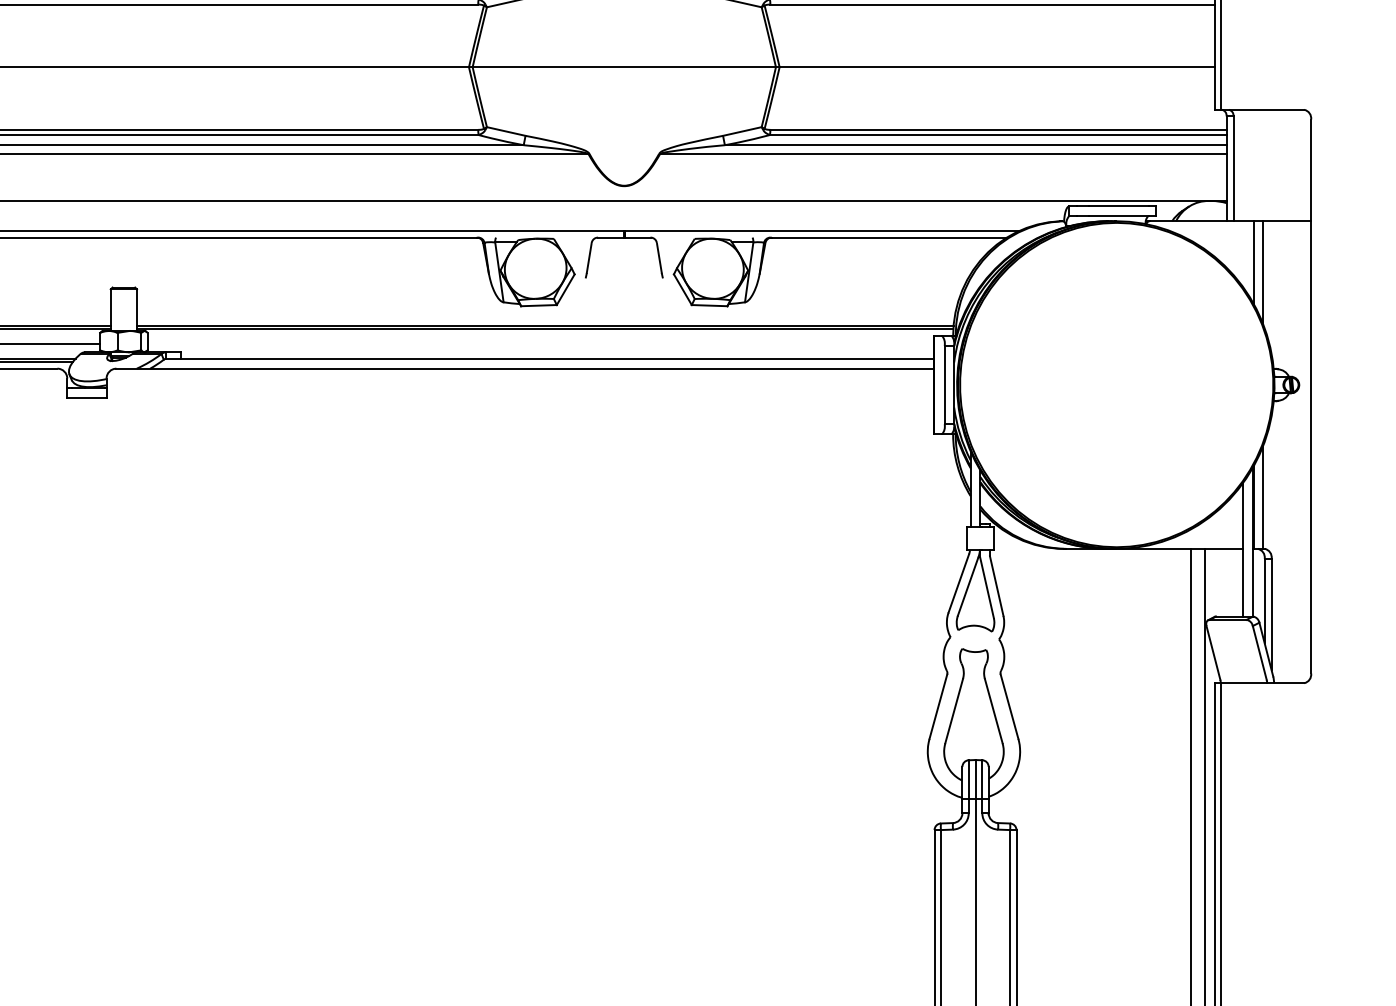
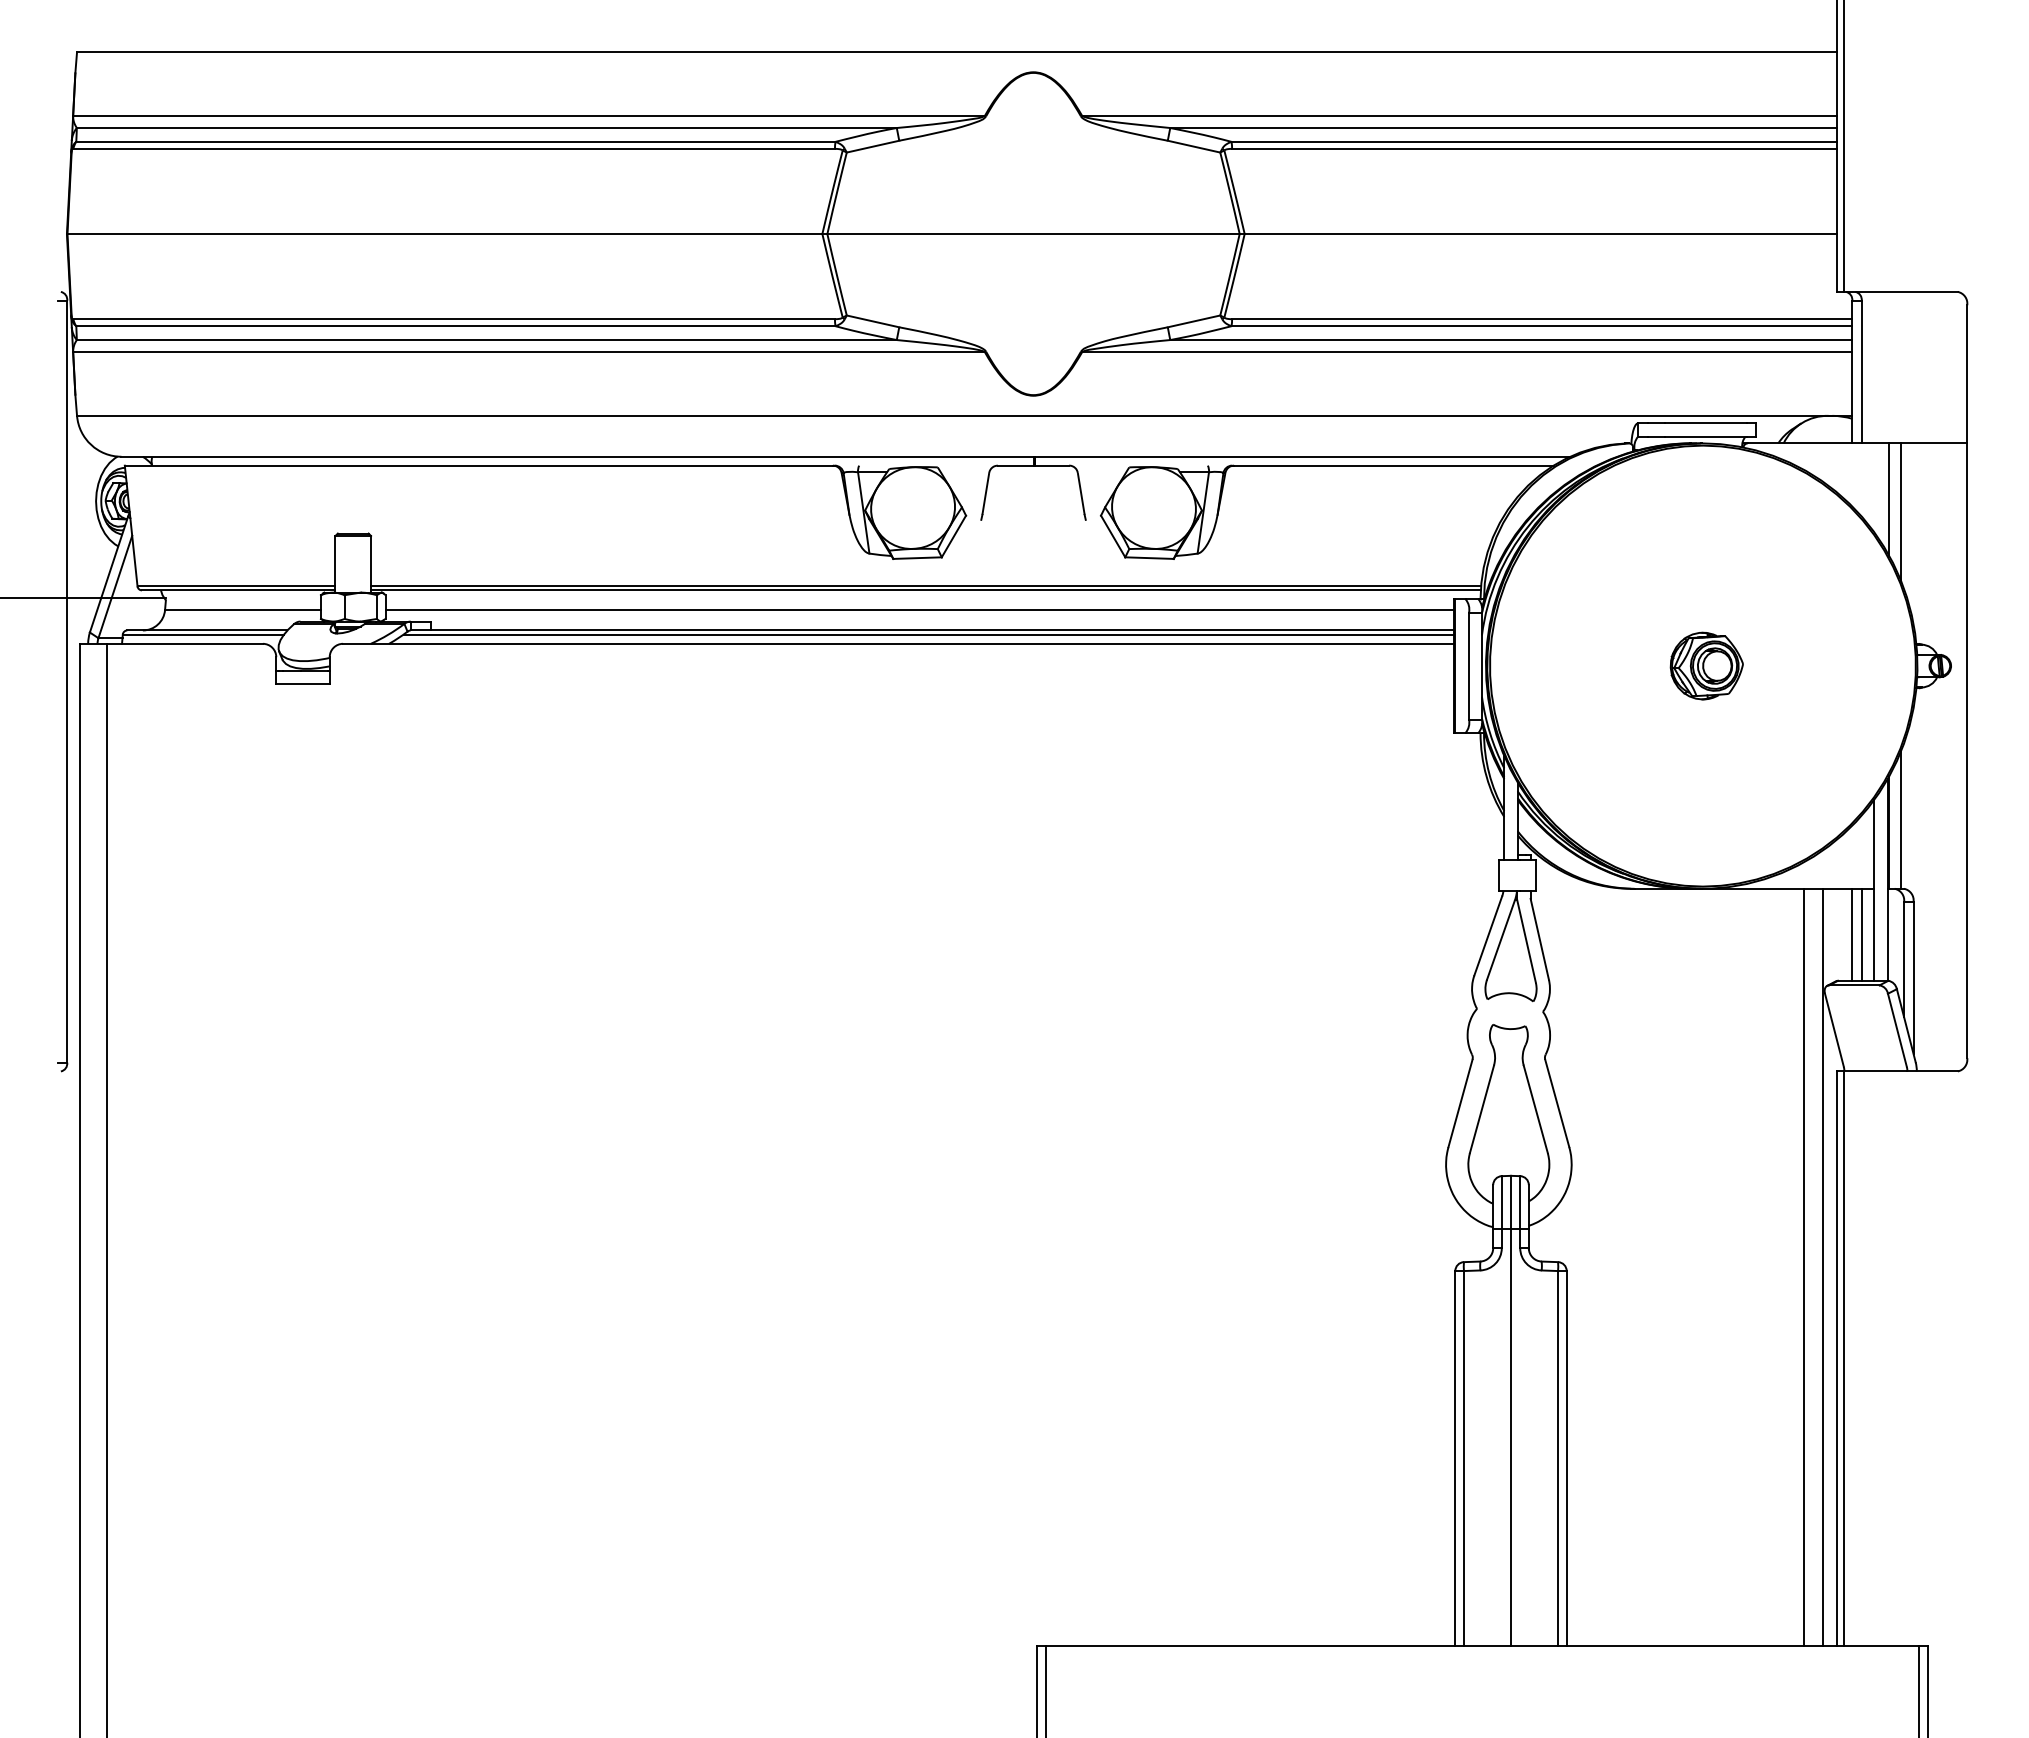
line: (540, 344) -> (919, 610), added
line: (547, 361) -> (928, 634), added
part: (1119, 384) -> (1706, 665), added
line: (1226, 582) -> (1852, 934), added
line: (1233, 582) -> (1861, 934), added

